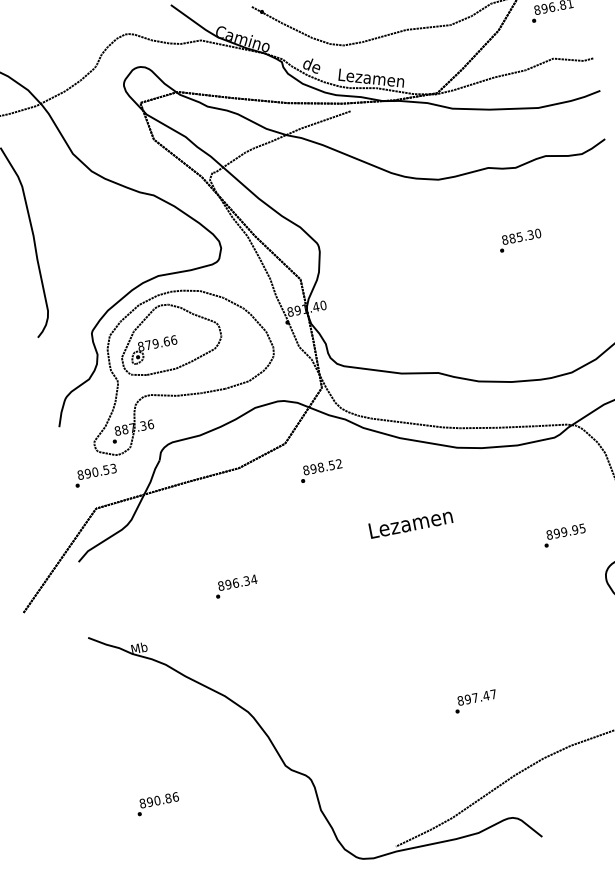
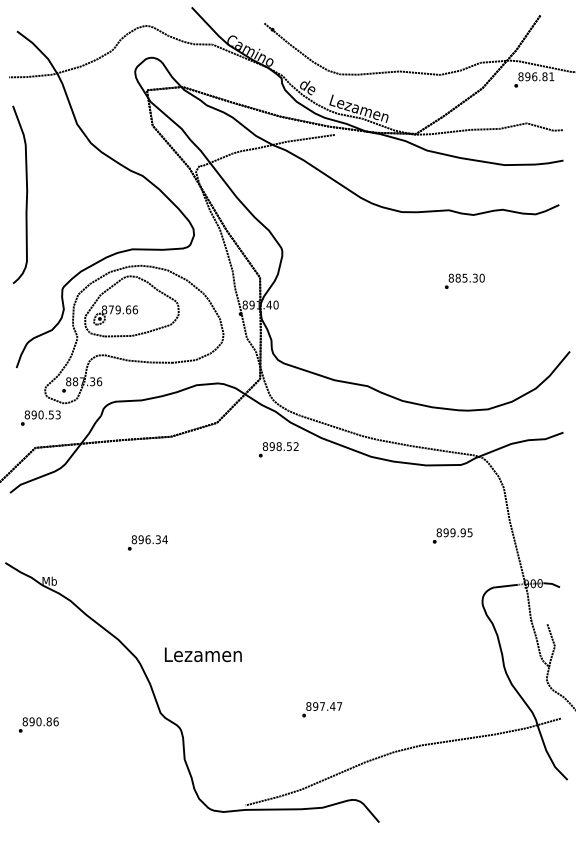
text: (320, 470) -> (278, 449), moved
text: (410, 522) -> (203, 654), moved
text: (564, 535) -> (452, 535), moved
text: (475, 701) -> (322, 709), moved

